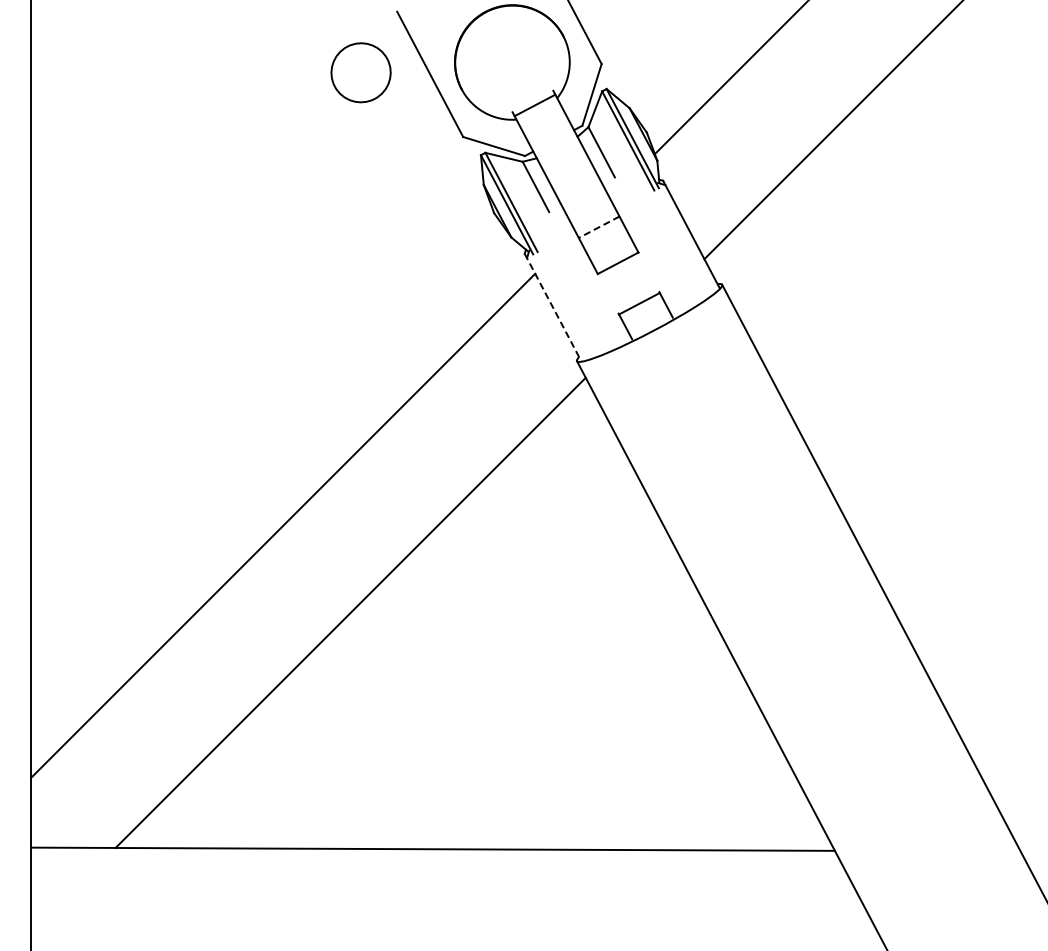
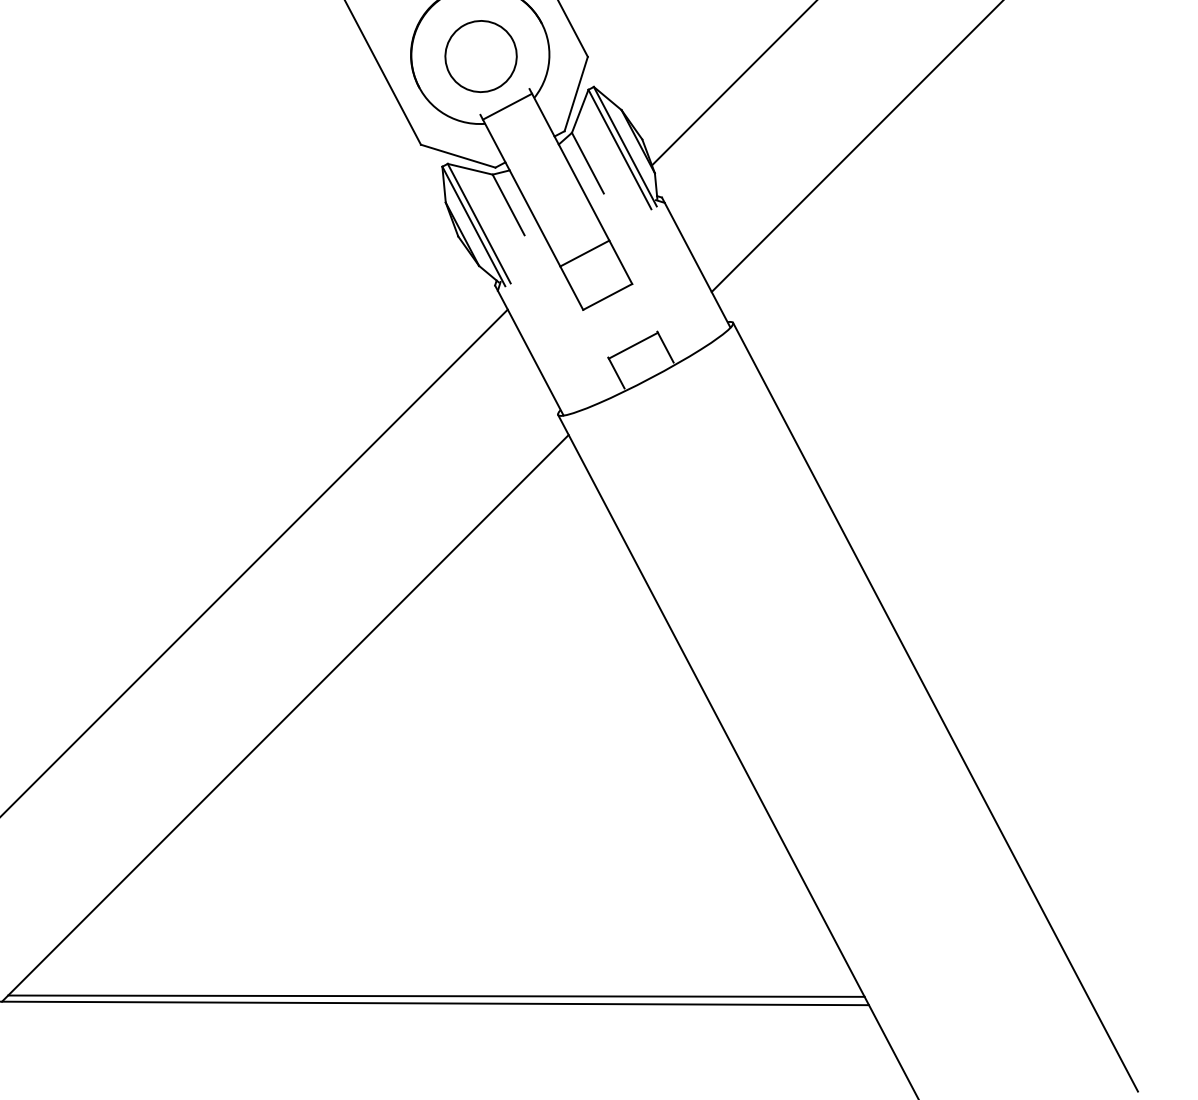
part: (360, 72) -> (480, 56), moved
line: (598, 227) -> (584, 253), dashed -> solid
line: (553, 307) -> (529, 350), dashed -> solid
line: (475, 842) -> (435, 995), added

